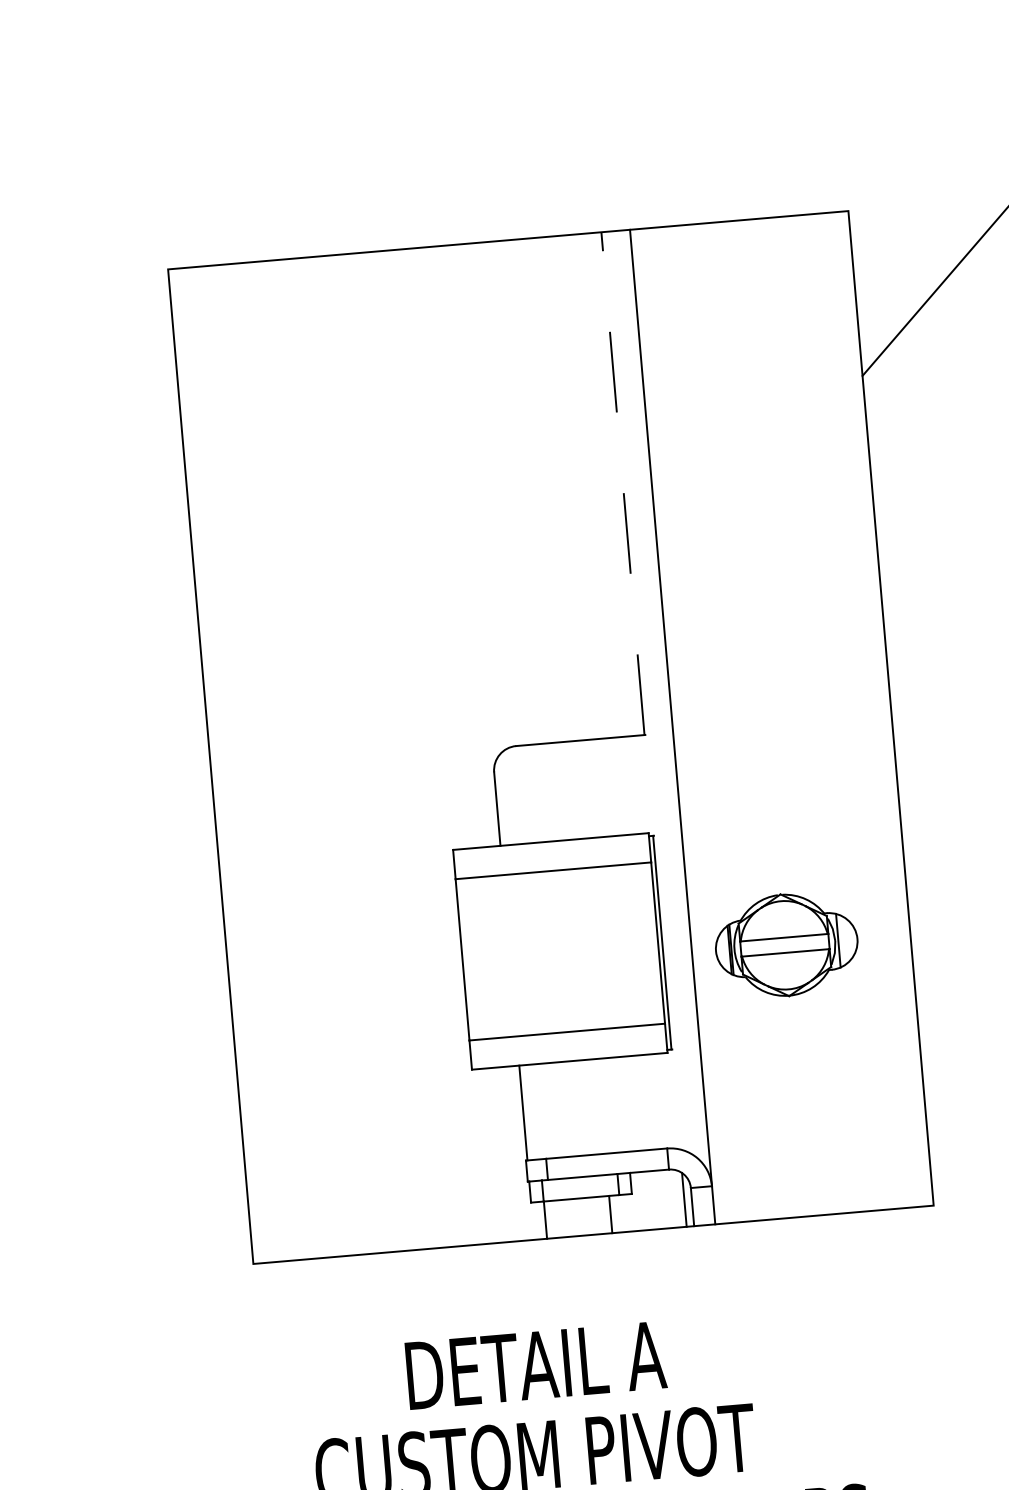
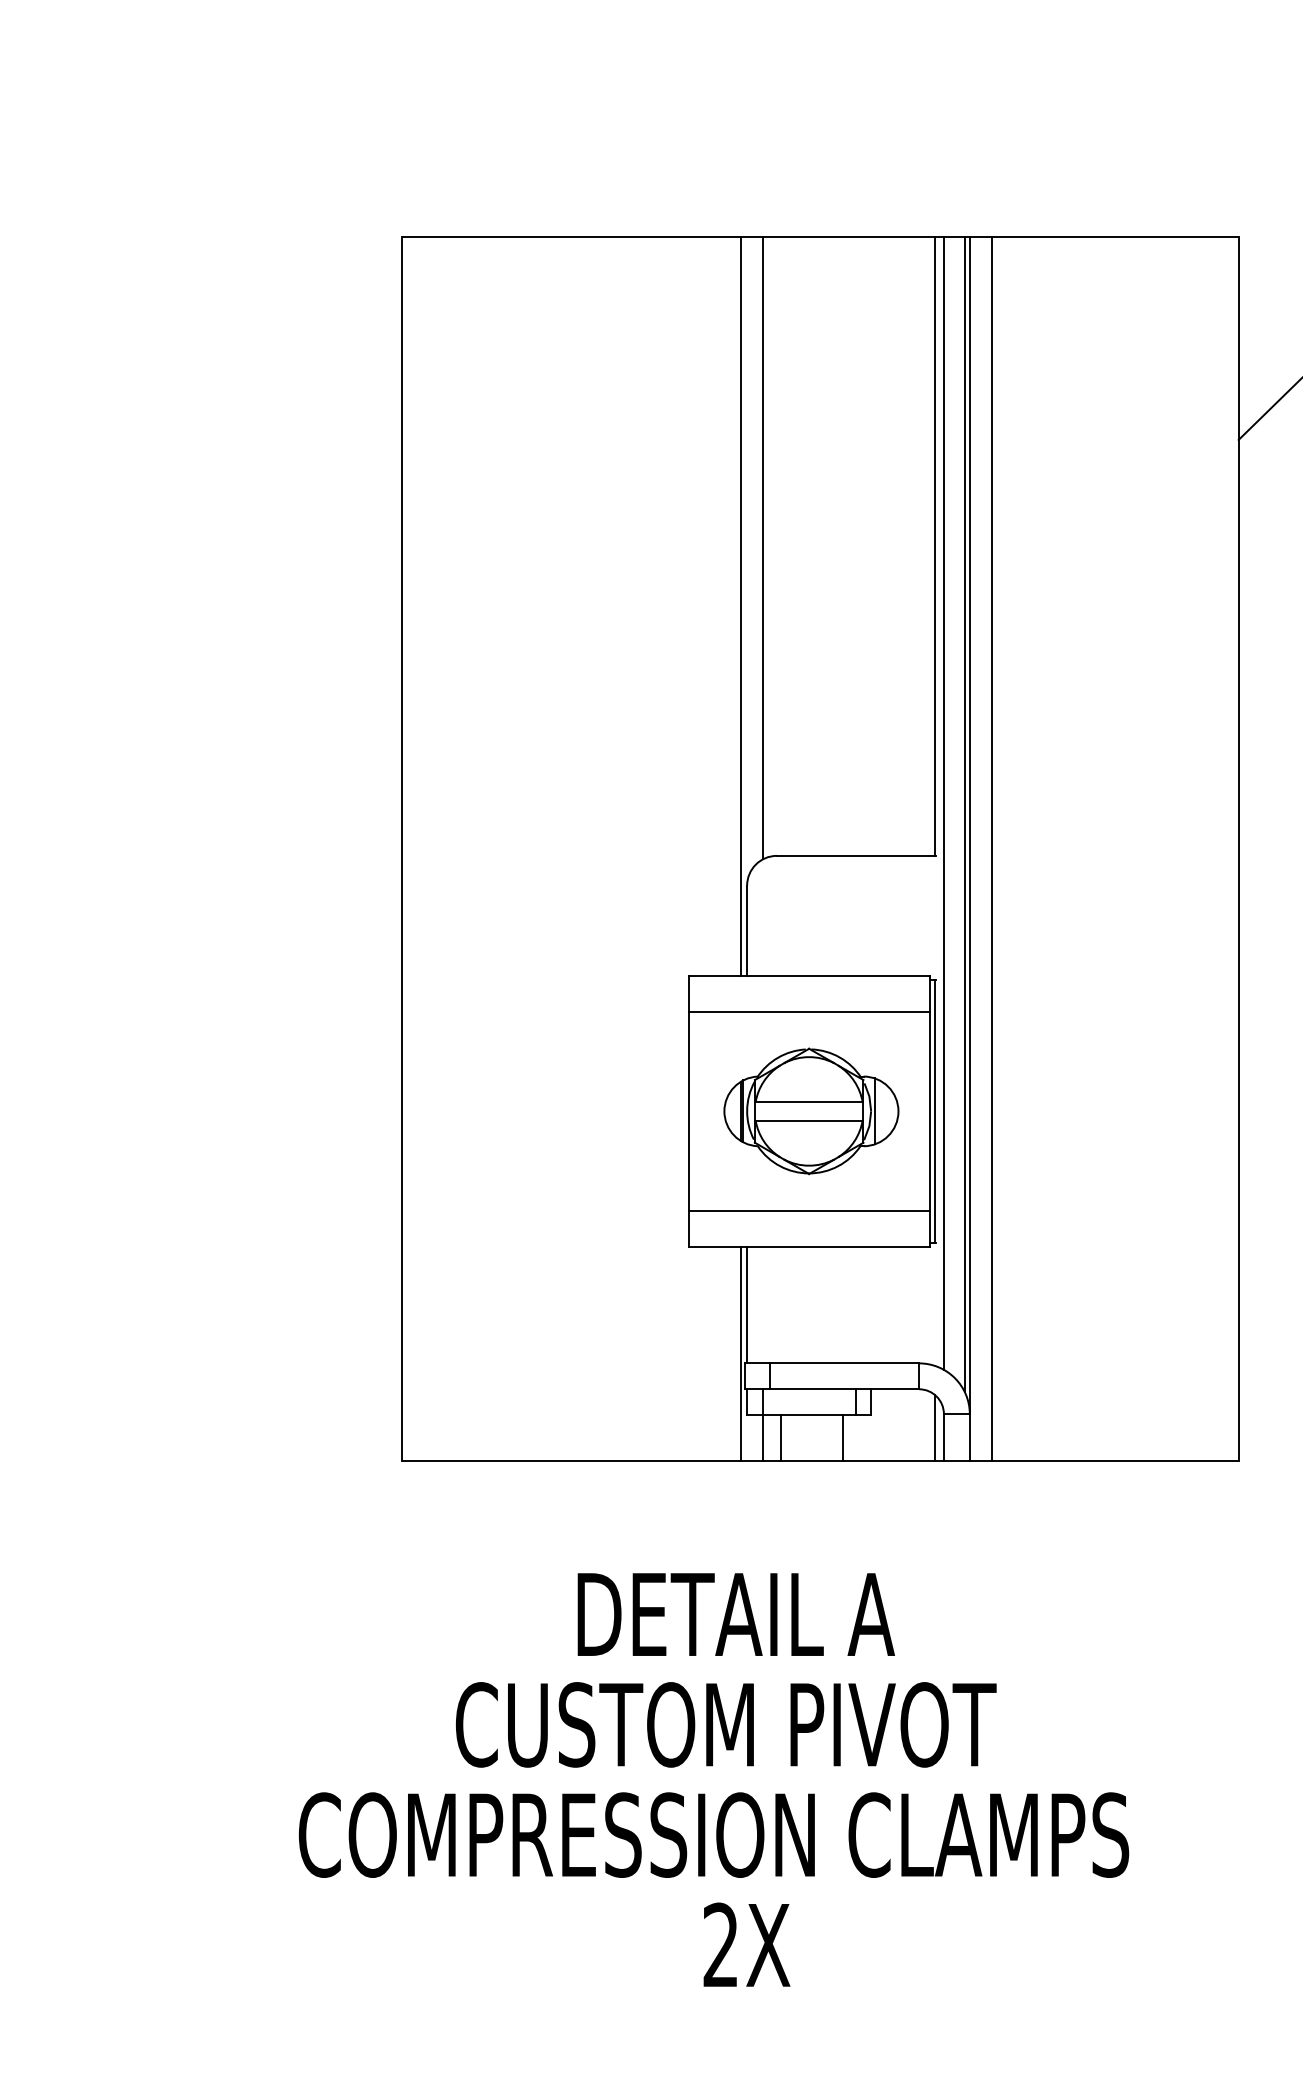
line: (622, 483) -> (934, 546), dashed -> solid
line: (483, 497) -> (762, 548), added
line: (470, 545) -> (741, 606), added
line: (648, 691) -> (944, 803), added
line: (666, 699) -> (965, 814), added
line: (690, 725) -> (991, 849), added
part: (786, 945) -> (811, 1111), moved
line: (522, 1152) -> (741, 1353), added
line: (560, 1219) -> (781, 1438), added

